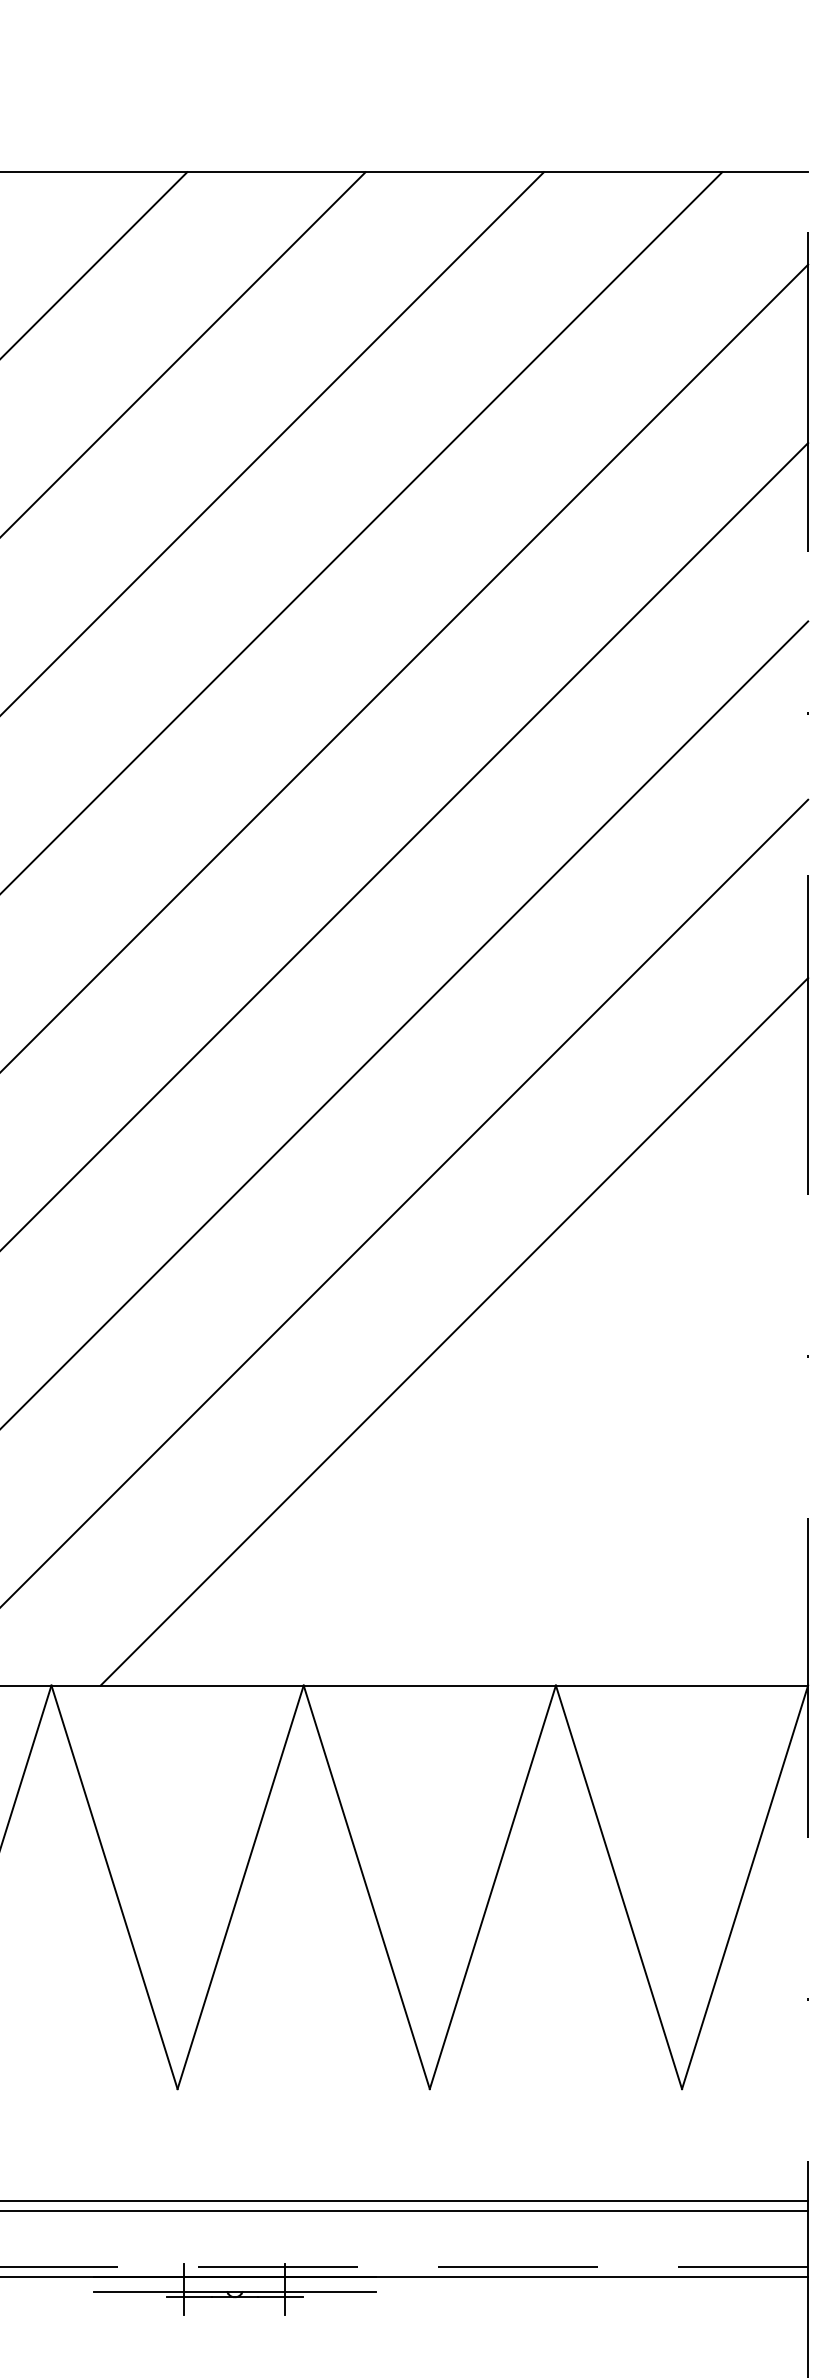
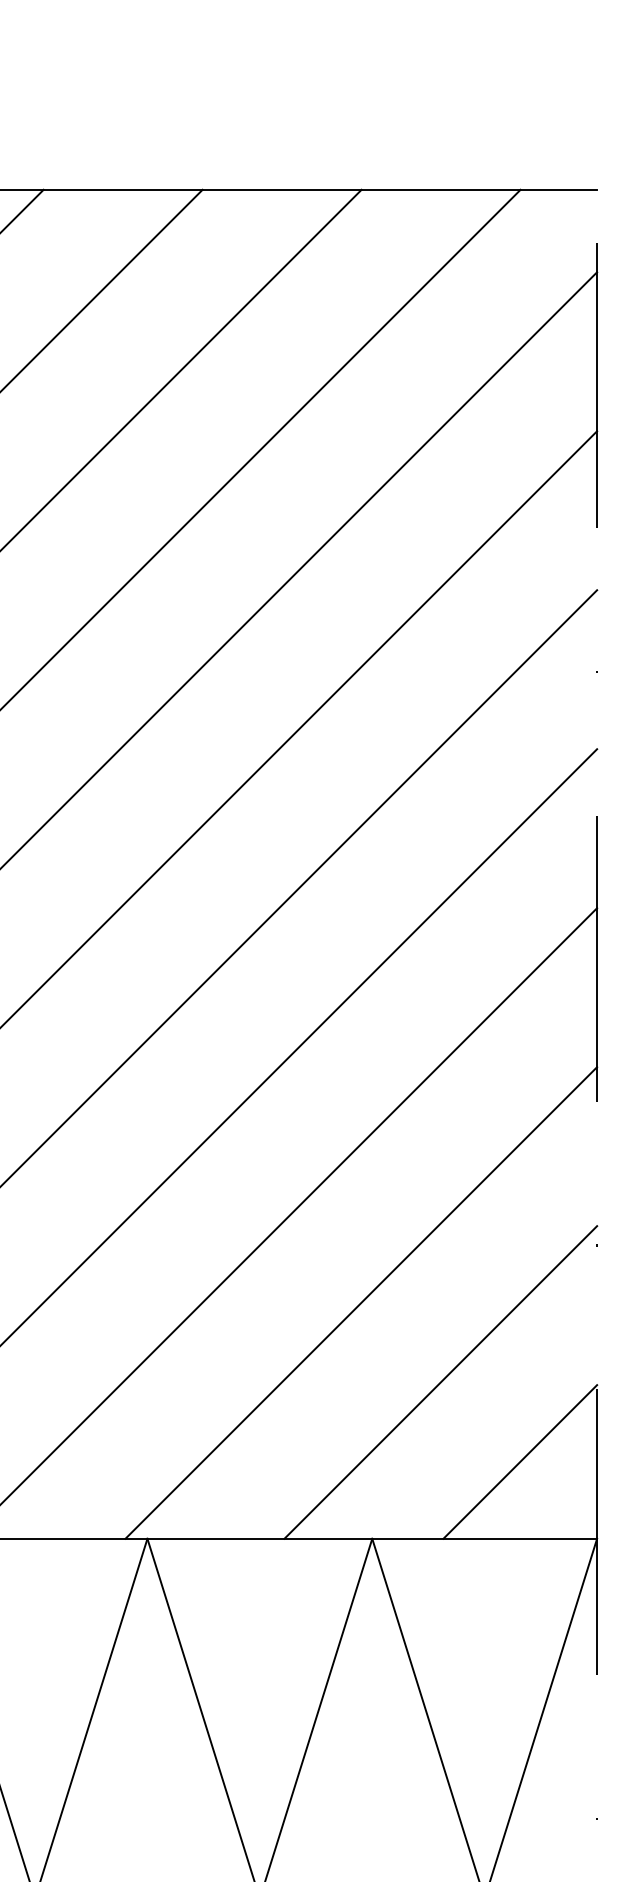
line: (543, 1420) -> (361, 1302), added
line: (632, 1509) -> (440, 1381), added
line: (721, 1599) -> (519, 1462), added

